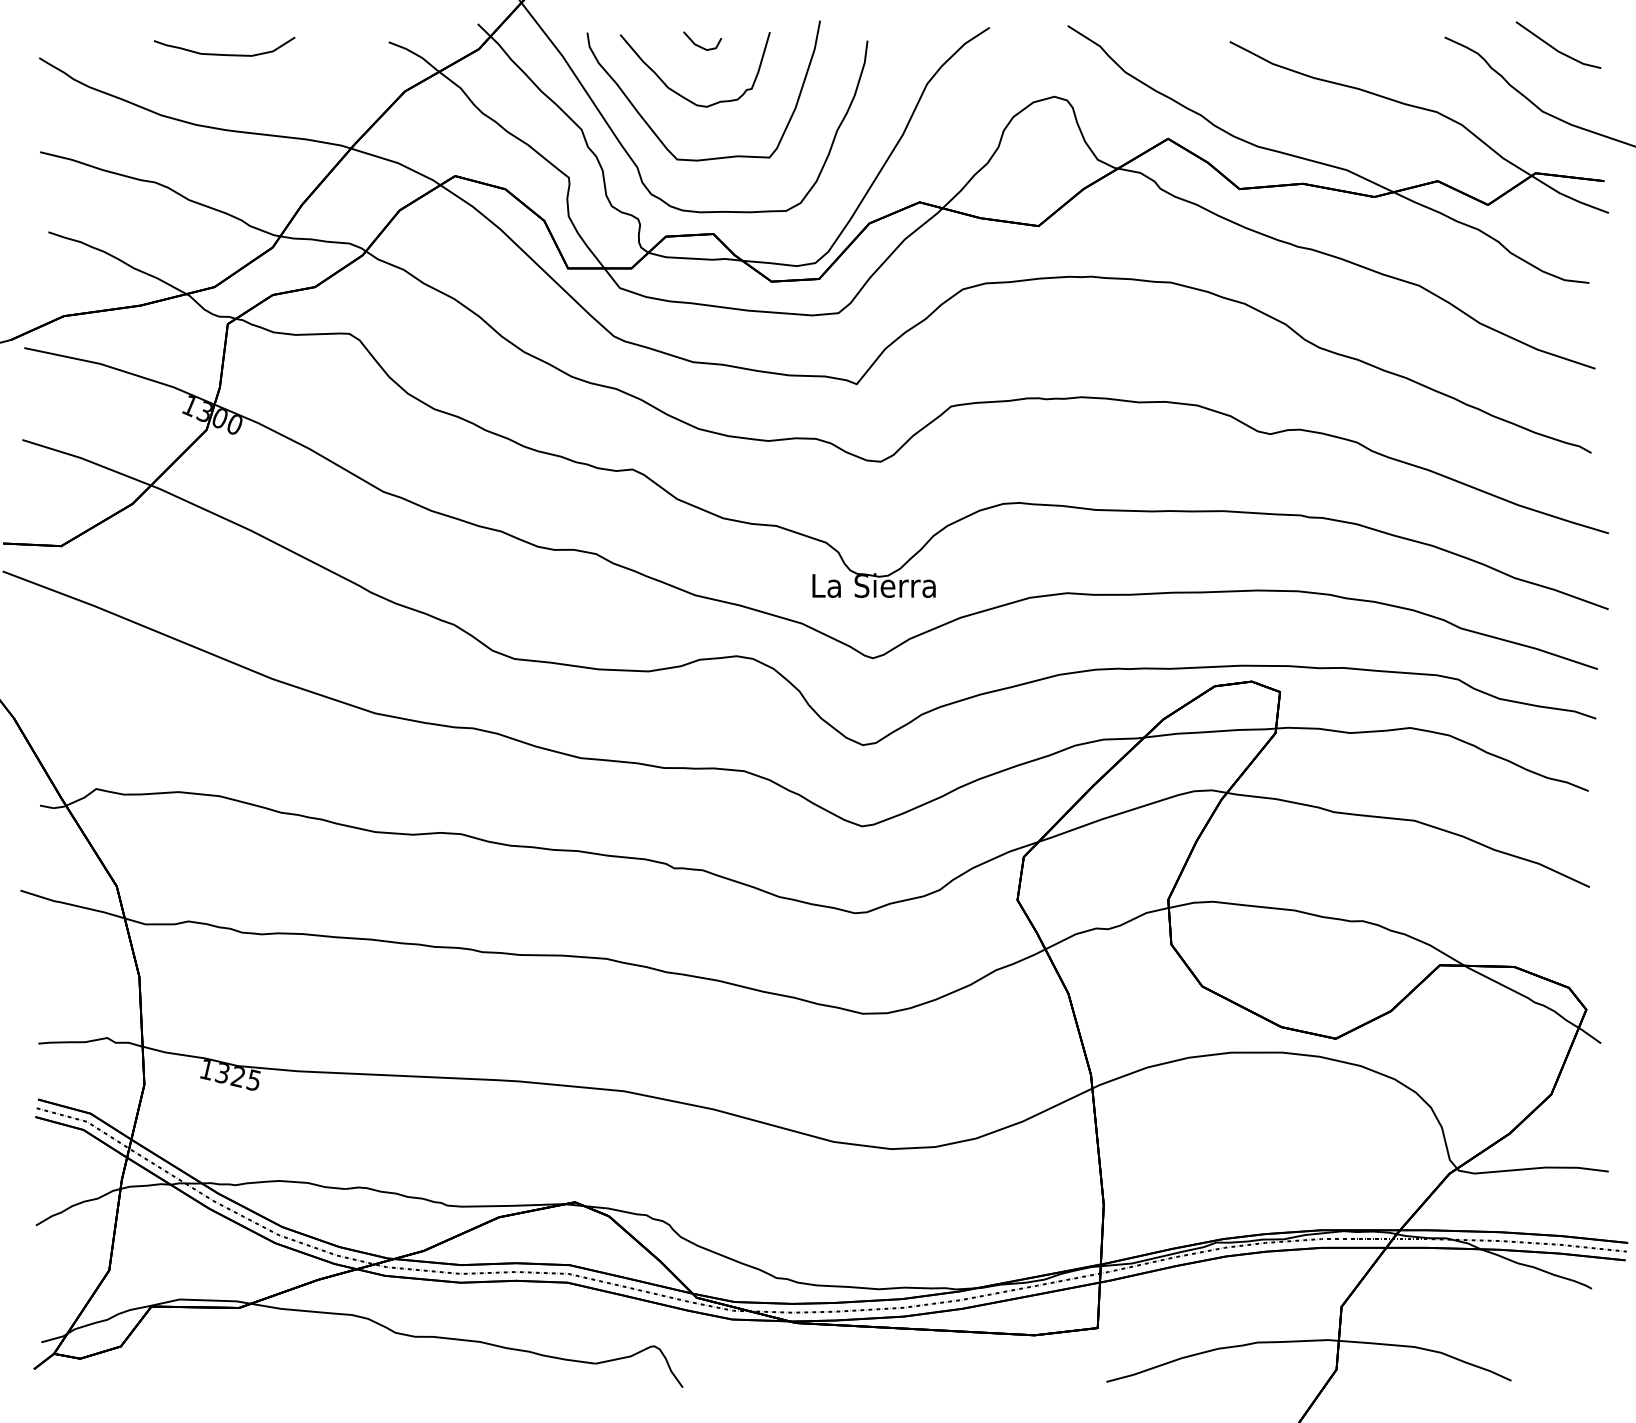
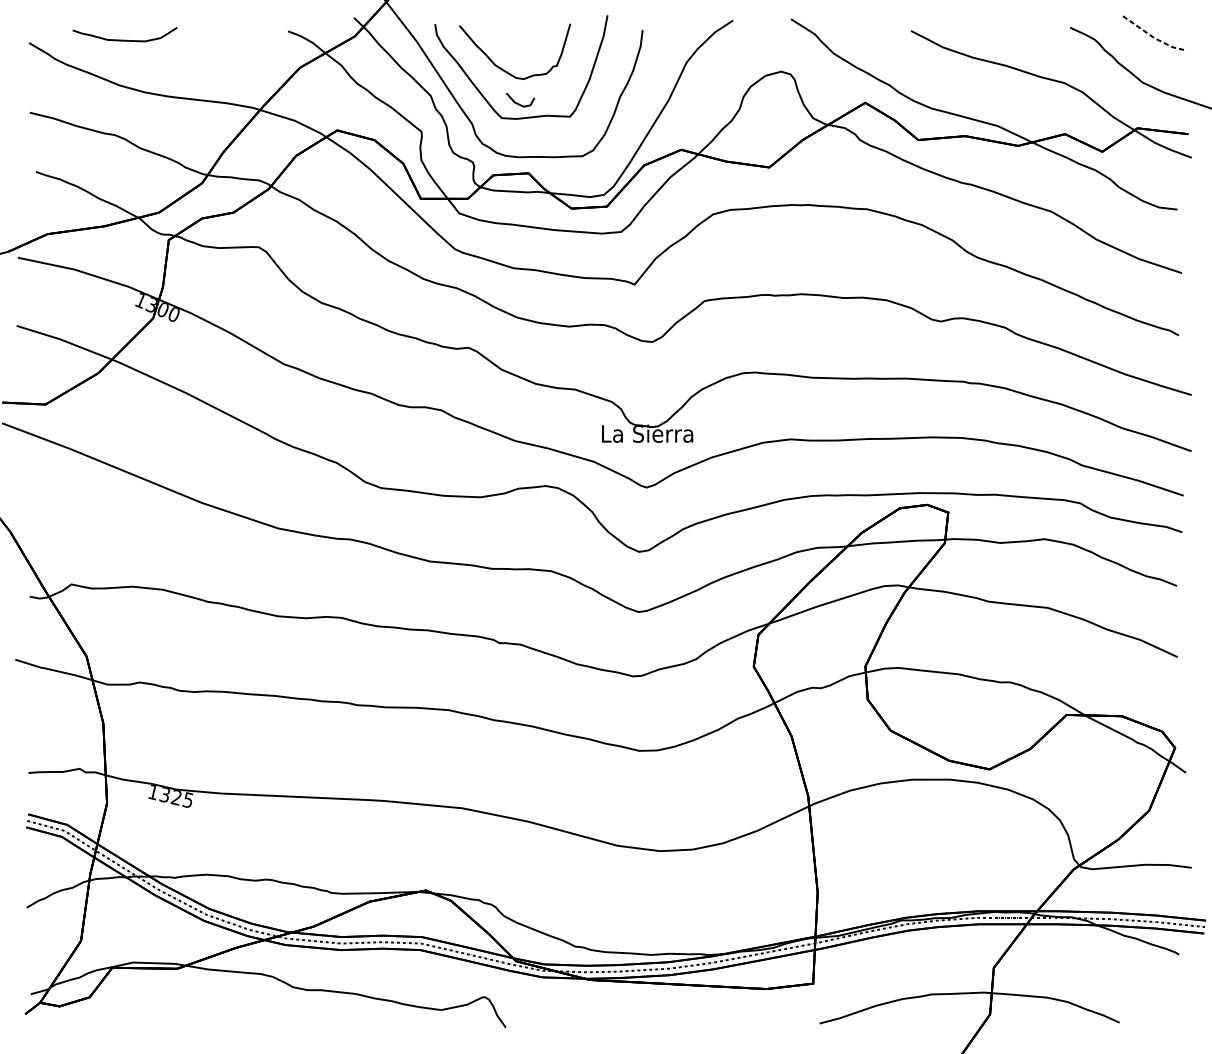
line: (699, 45) -> (518, 103), moved
line: (1557, 51) -> (1153, 38), solid -> dashed
curve: (224, 54) -> (124, 40), moved

